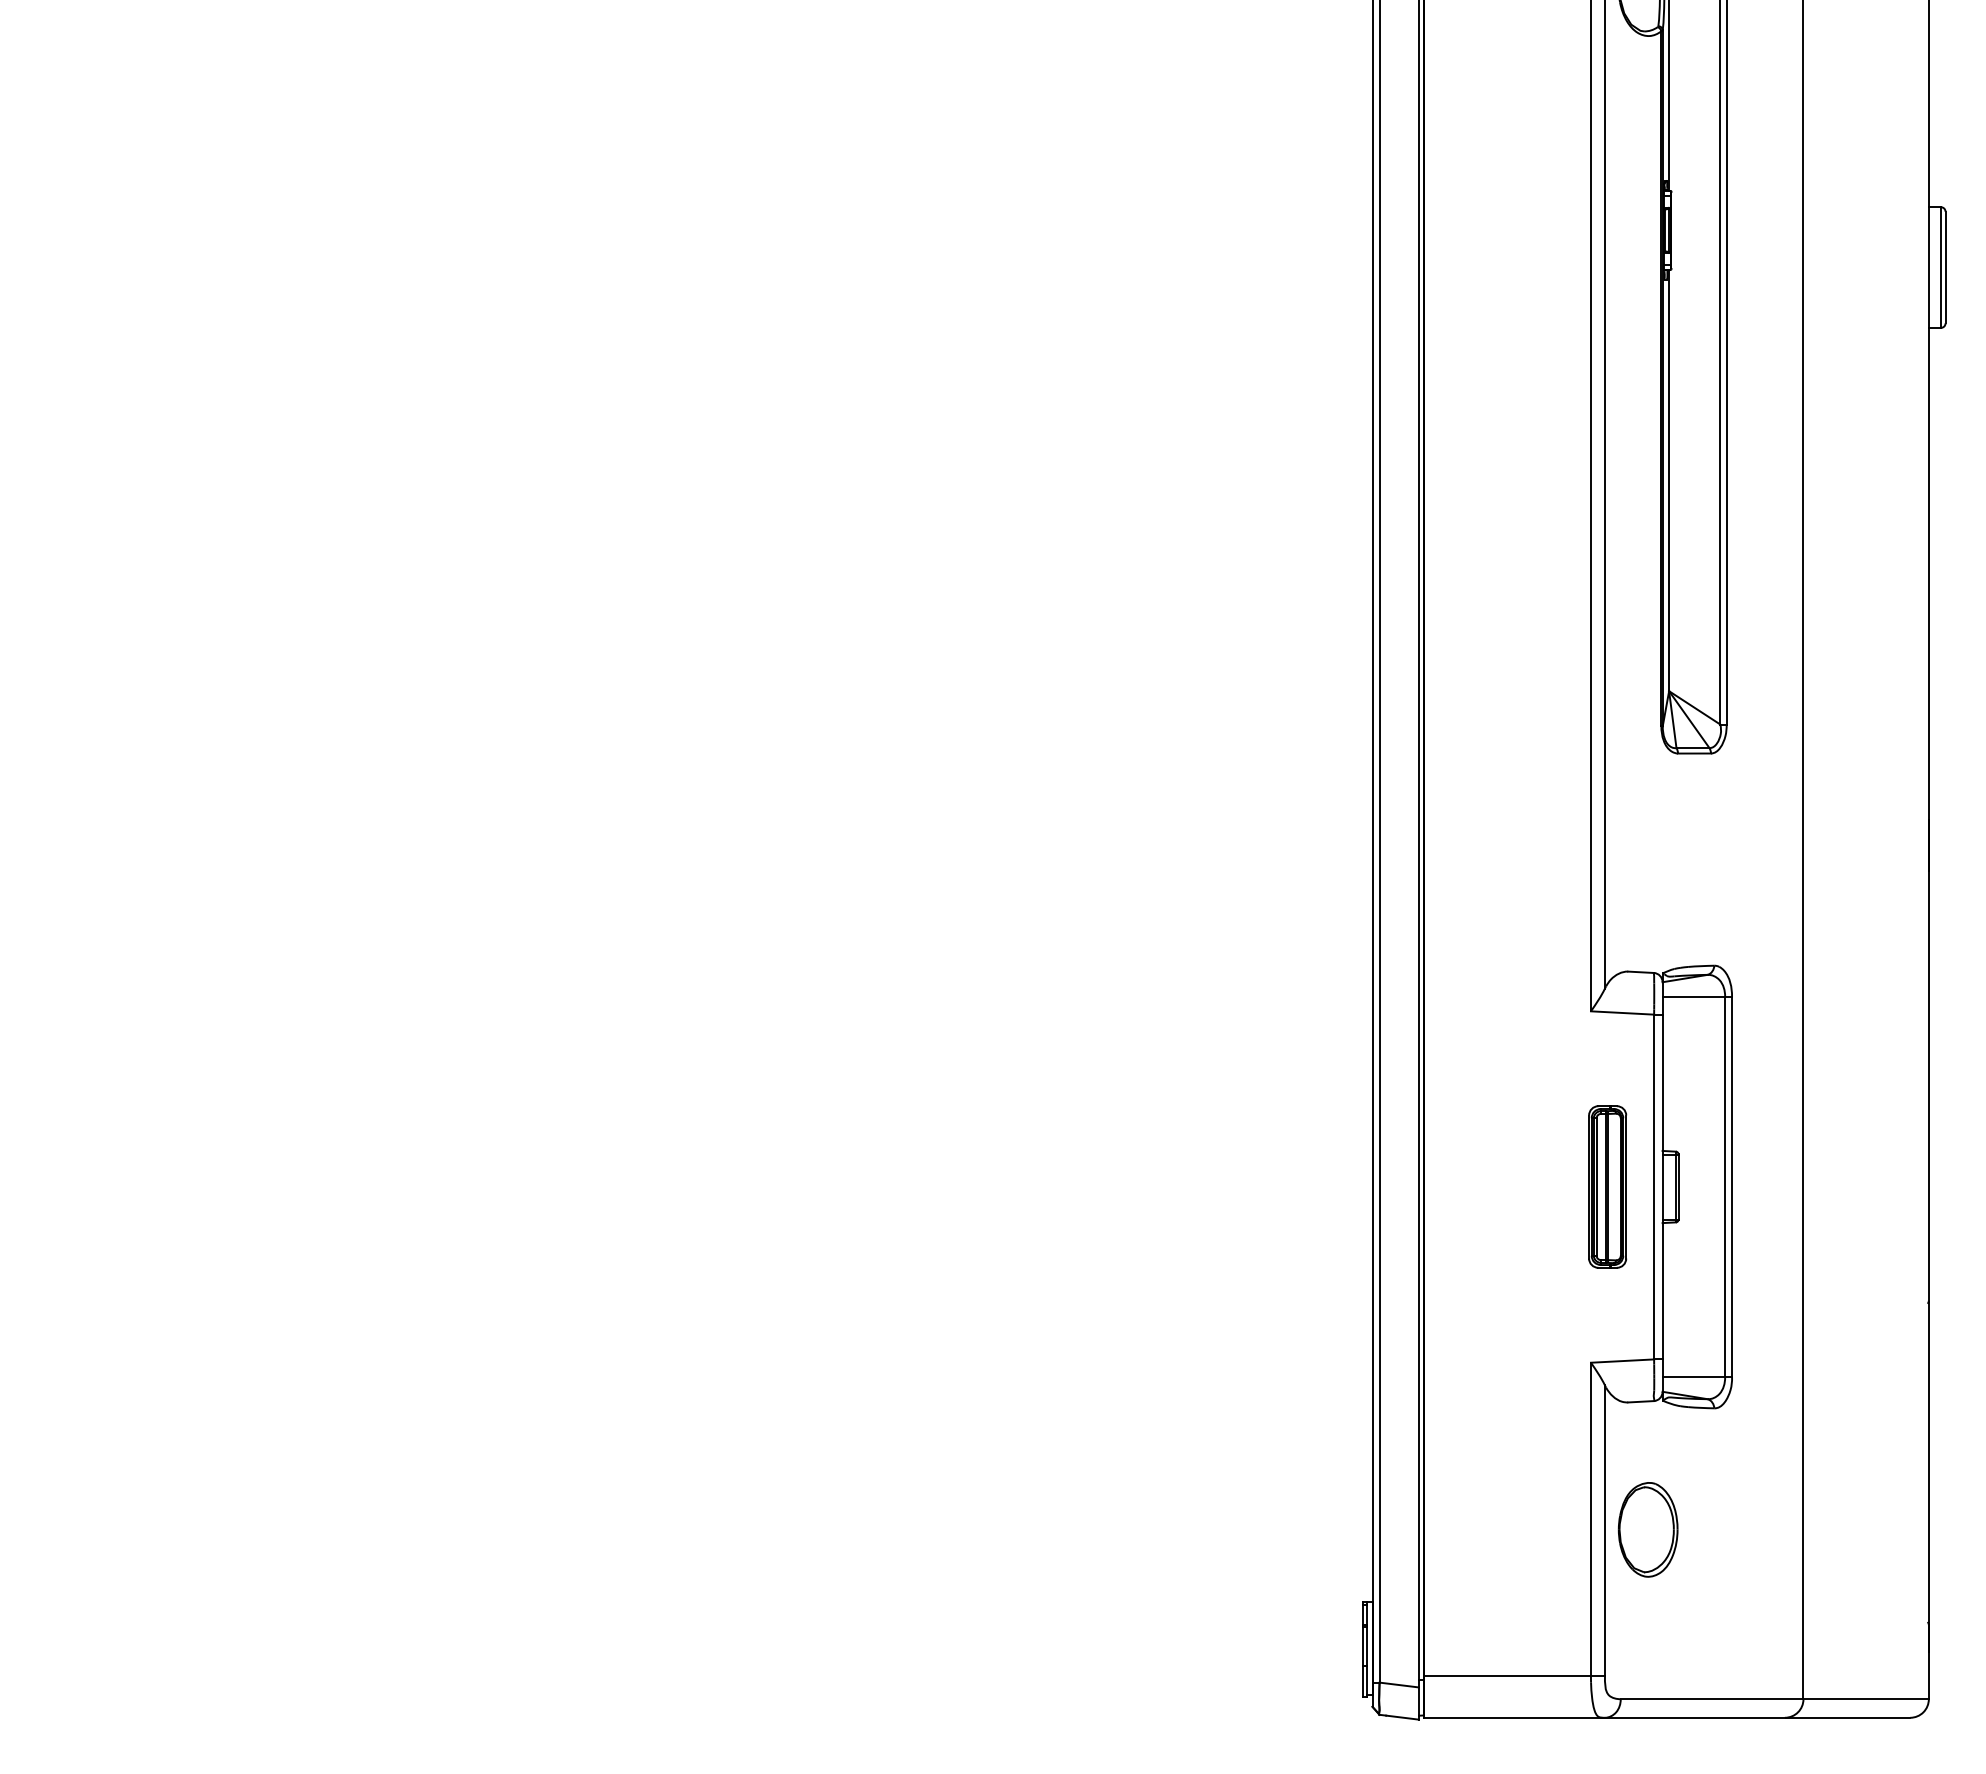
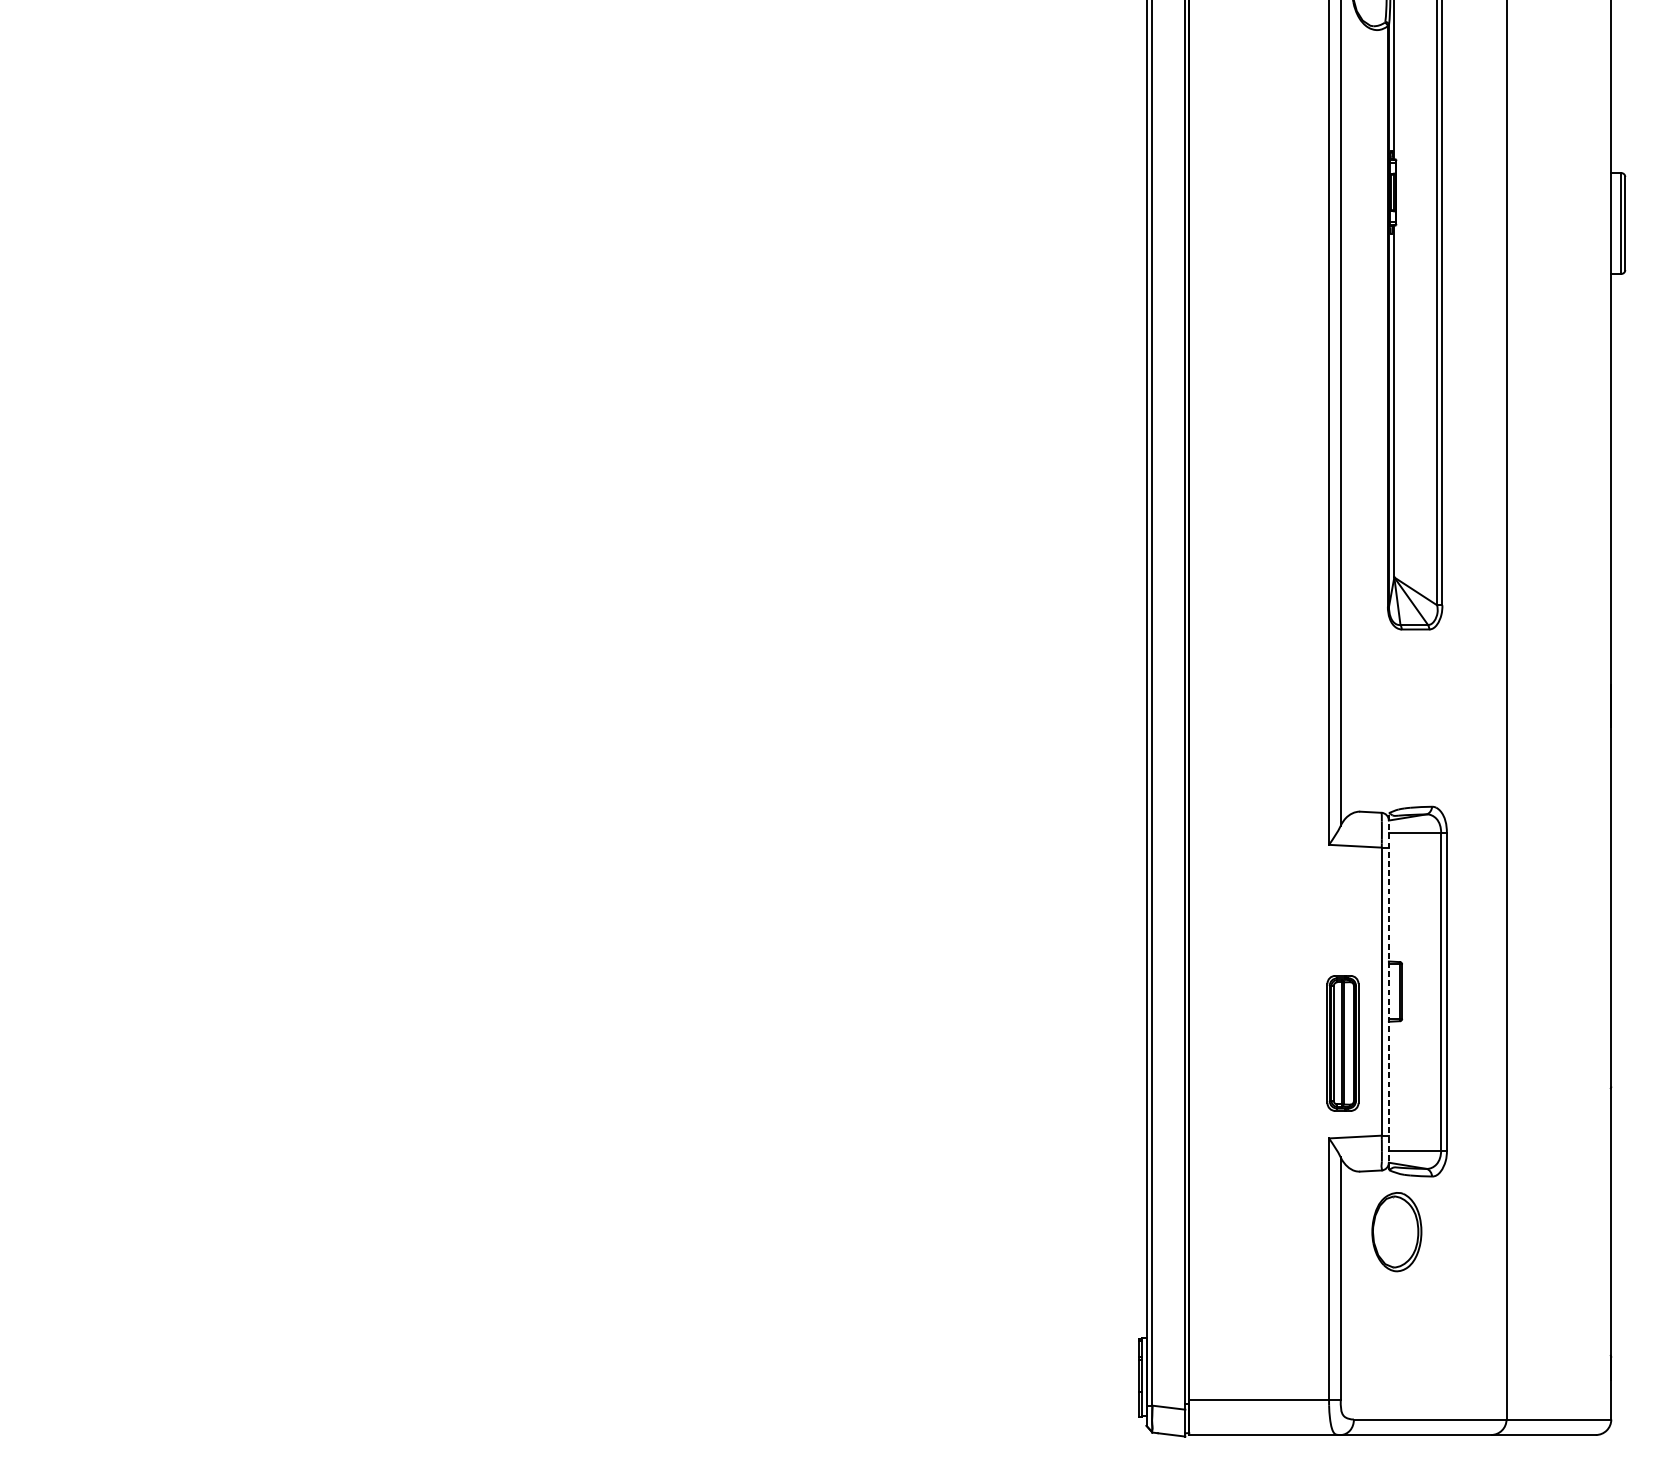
part: (1607, 1186) -> (1342, 1042), moved
line: (1662, 1187) -> (1388, 992), solid -> dashed
part: (1647, 1529) -> (1396, 1231), moved

